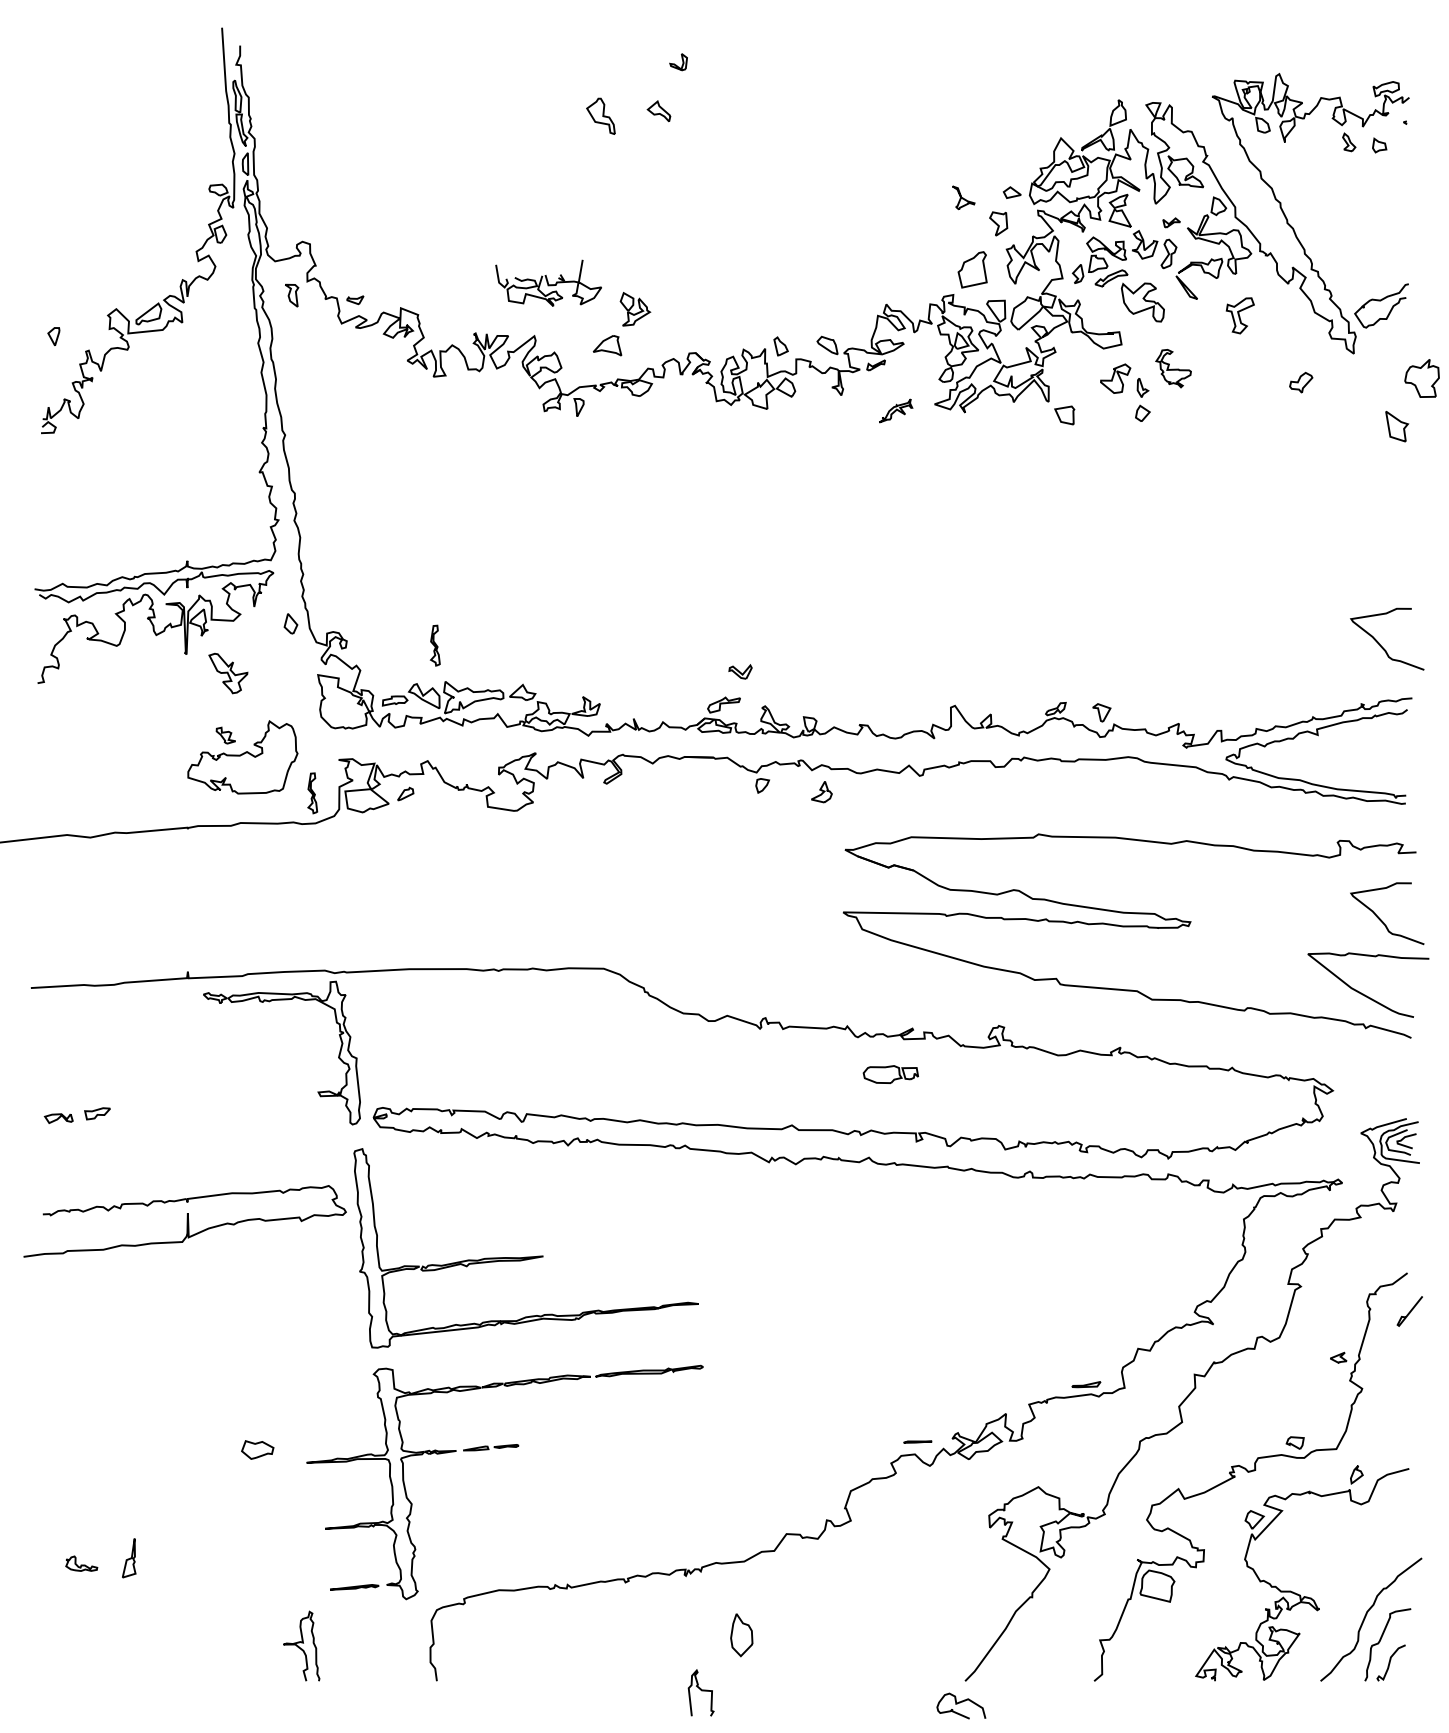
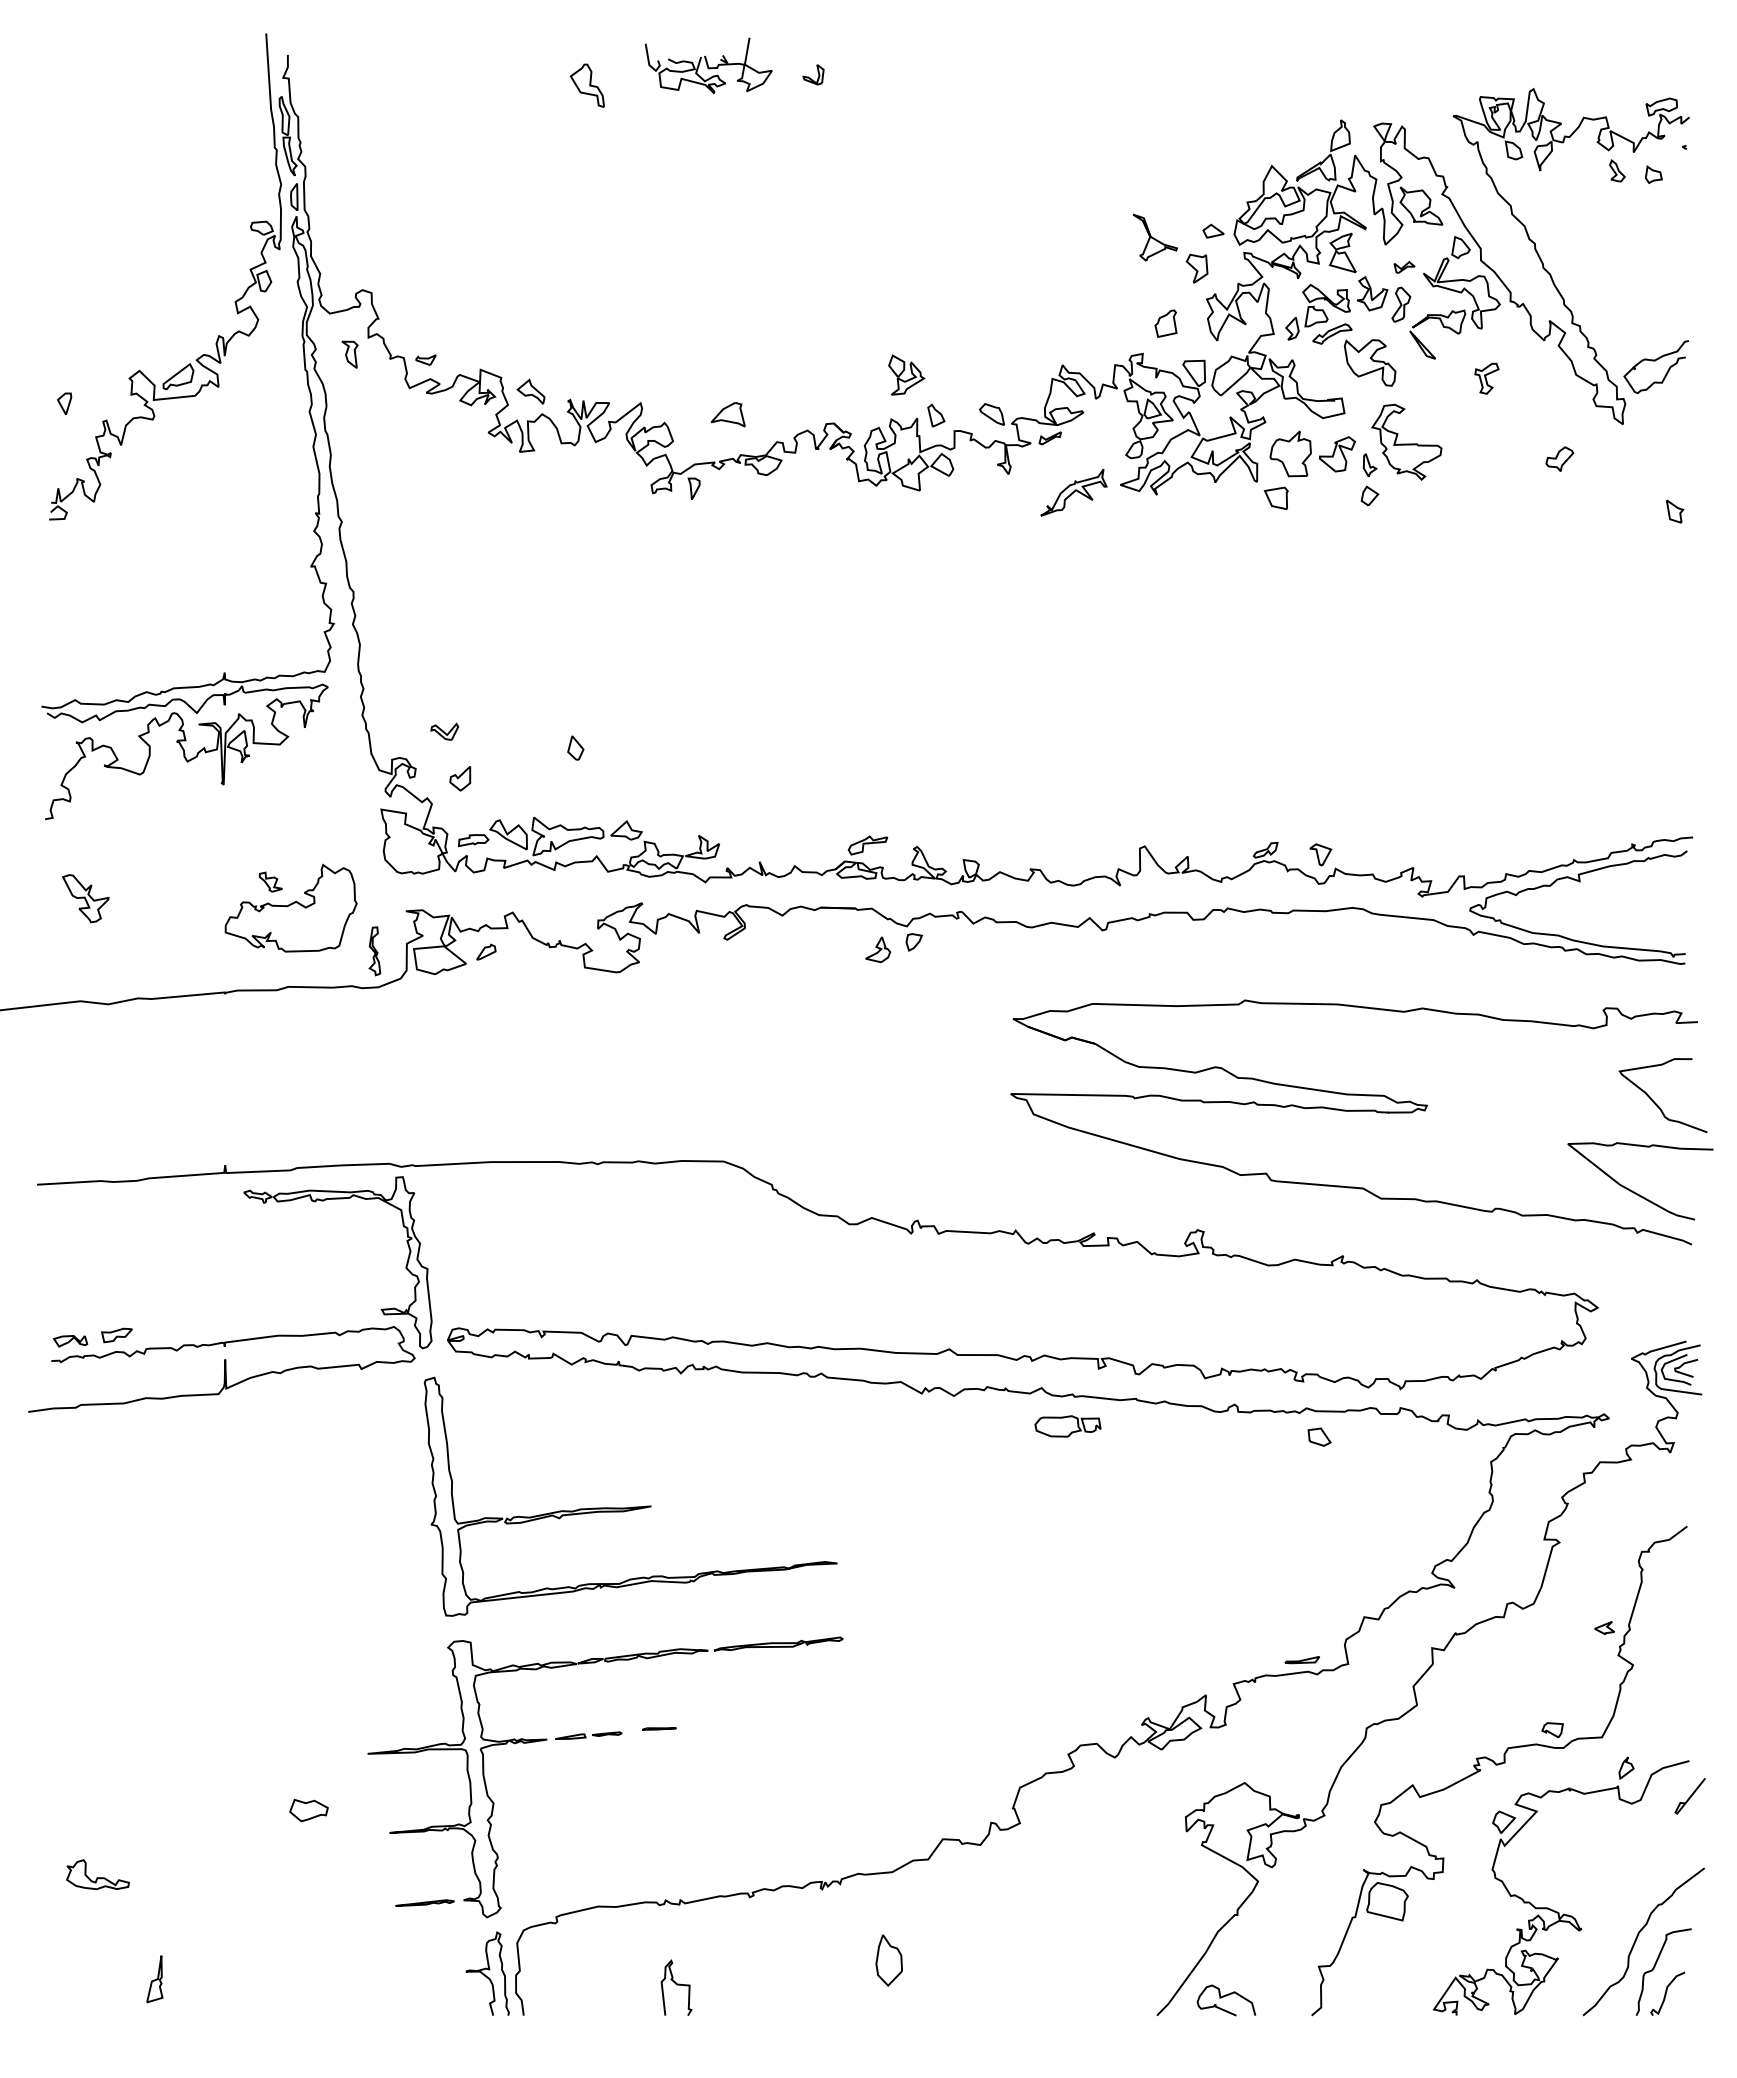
part: (658, 111) -> (530, 391), moved
part: (600, 116) -> (586, 85), moved
part: (963, 197) -> (1154, 237), size x1.67
part: (972, 269) -> (1165, 323), size x0.62
part: (548, 282) -> (708, 65), moved
part: (635, 308) -> (906, 374), moved
part: (1240, 315) -> (1486, 378), size x0.71
part: (1173, 368) -> (1406, 441), size x1.67
part: (1421, 378) -> (1290, 453), moved
part: (895, 410) -> (1073, 492), size x1.67
part: (1397, 426) -> (1675, 511), size x0.62
part: (290, 623) -> (575, 747), moved
part: (435, 645) -> (521, 774), removed
curve: (1381, 645) -> (1655, 773), removed
part: (384, 649) -> (460, 778), added
part: (740, 671) -> (444, 731), moved
part: (228, 673) -> (85, 898), moved
part: (822, 791) -> (878, 949), moved
part: (890, 1074) -> (1067, 1426), moved
part: (1100, 1198) -> (1319, 1436), added
curve: (187, 1221) -> (224, 1369), moved
line: (1409, 1311) -> (1689, 1796), moved
line: (918, 1441) -> (659, 1728), moved
part: (257, 1450) -> (308, 1810), moved
part: (128, 1558) -> (154, 1979), moved
part: (81, 1563) -> (97, 1874), size x1.67
curve: (299, 1646) -> (485, 1974), moved
curve: (701, 1691) -> (676, 1985), moved
curve: (959, 1703) -> (1224, 1997), moved

